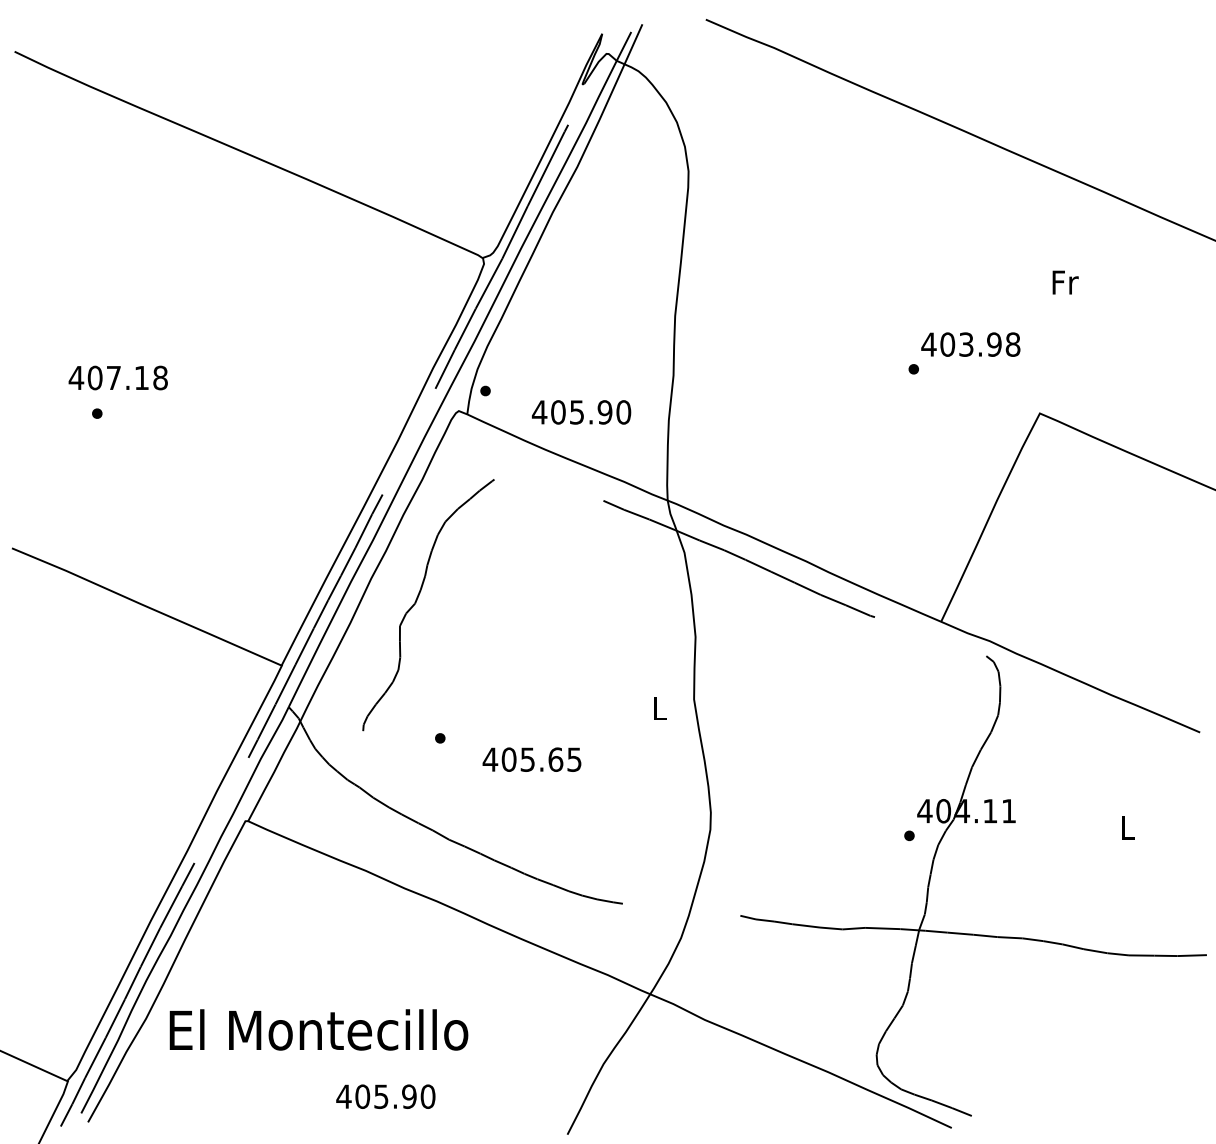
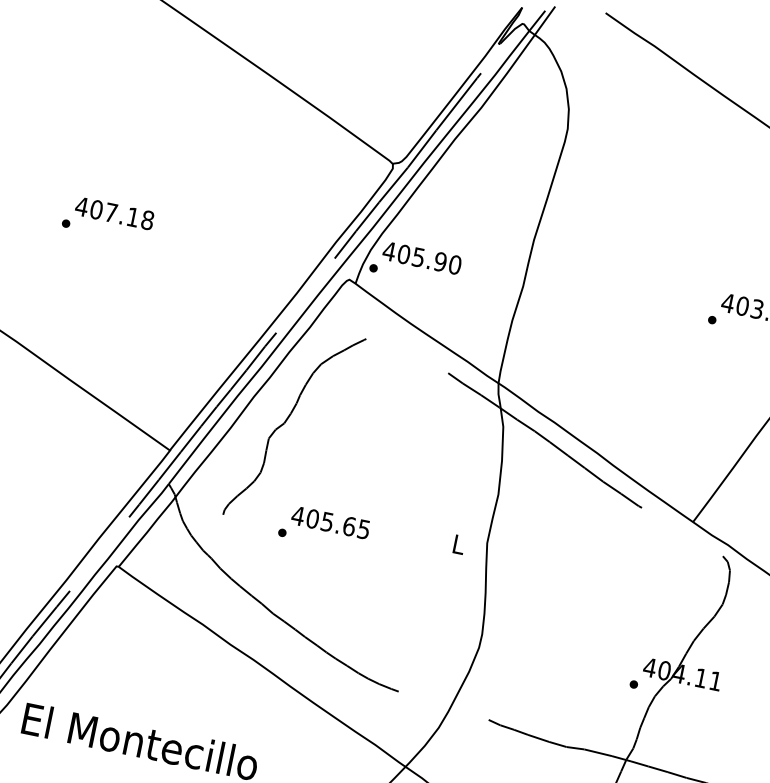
text: (117, 377) -> (114, 213), moved
text: (581, 412) -> (422, 258), moved
text: (531, 759) -> (330, 522), moved

